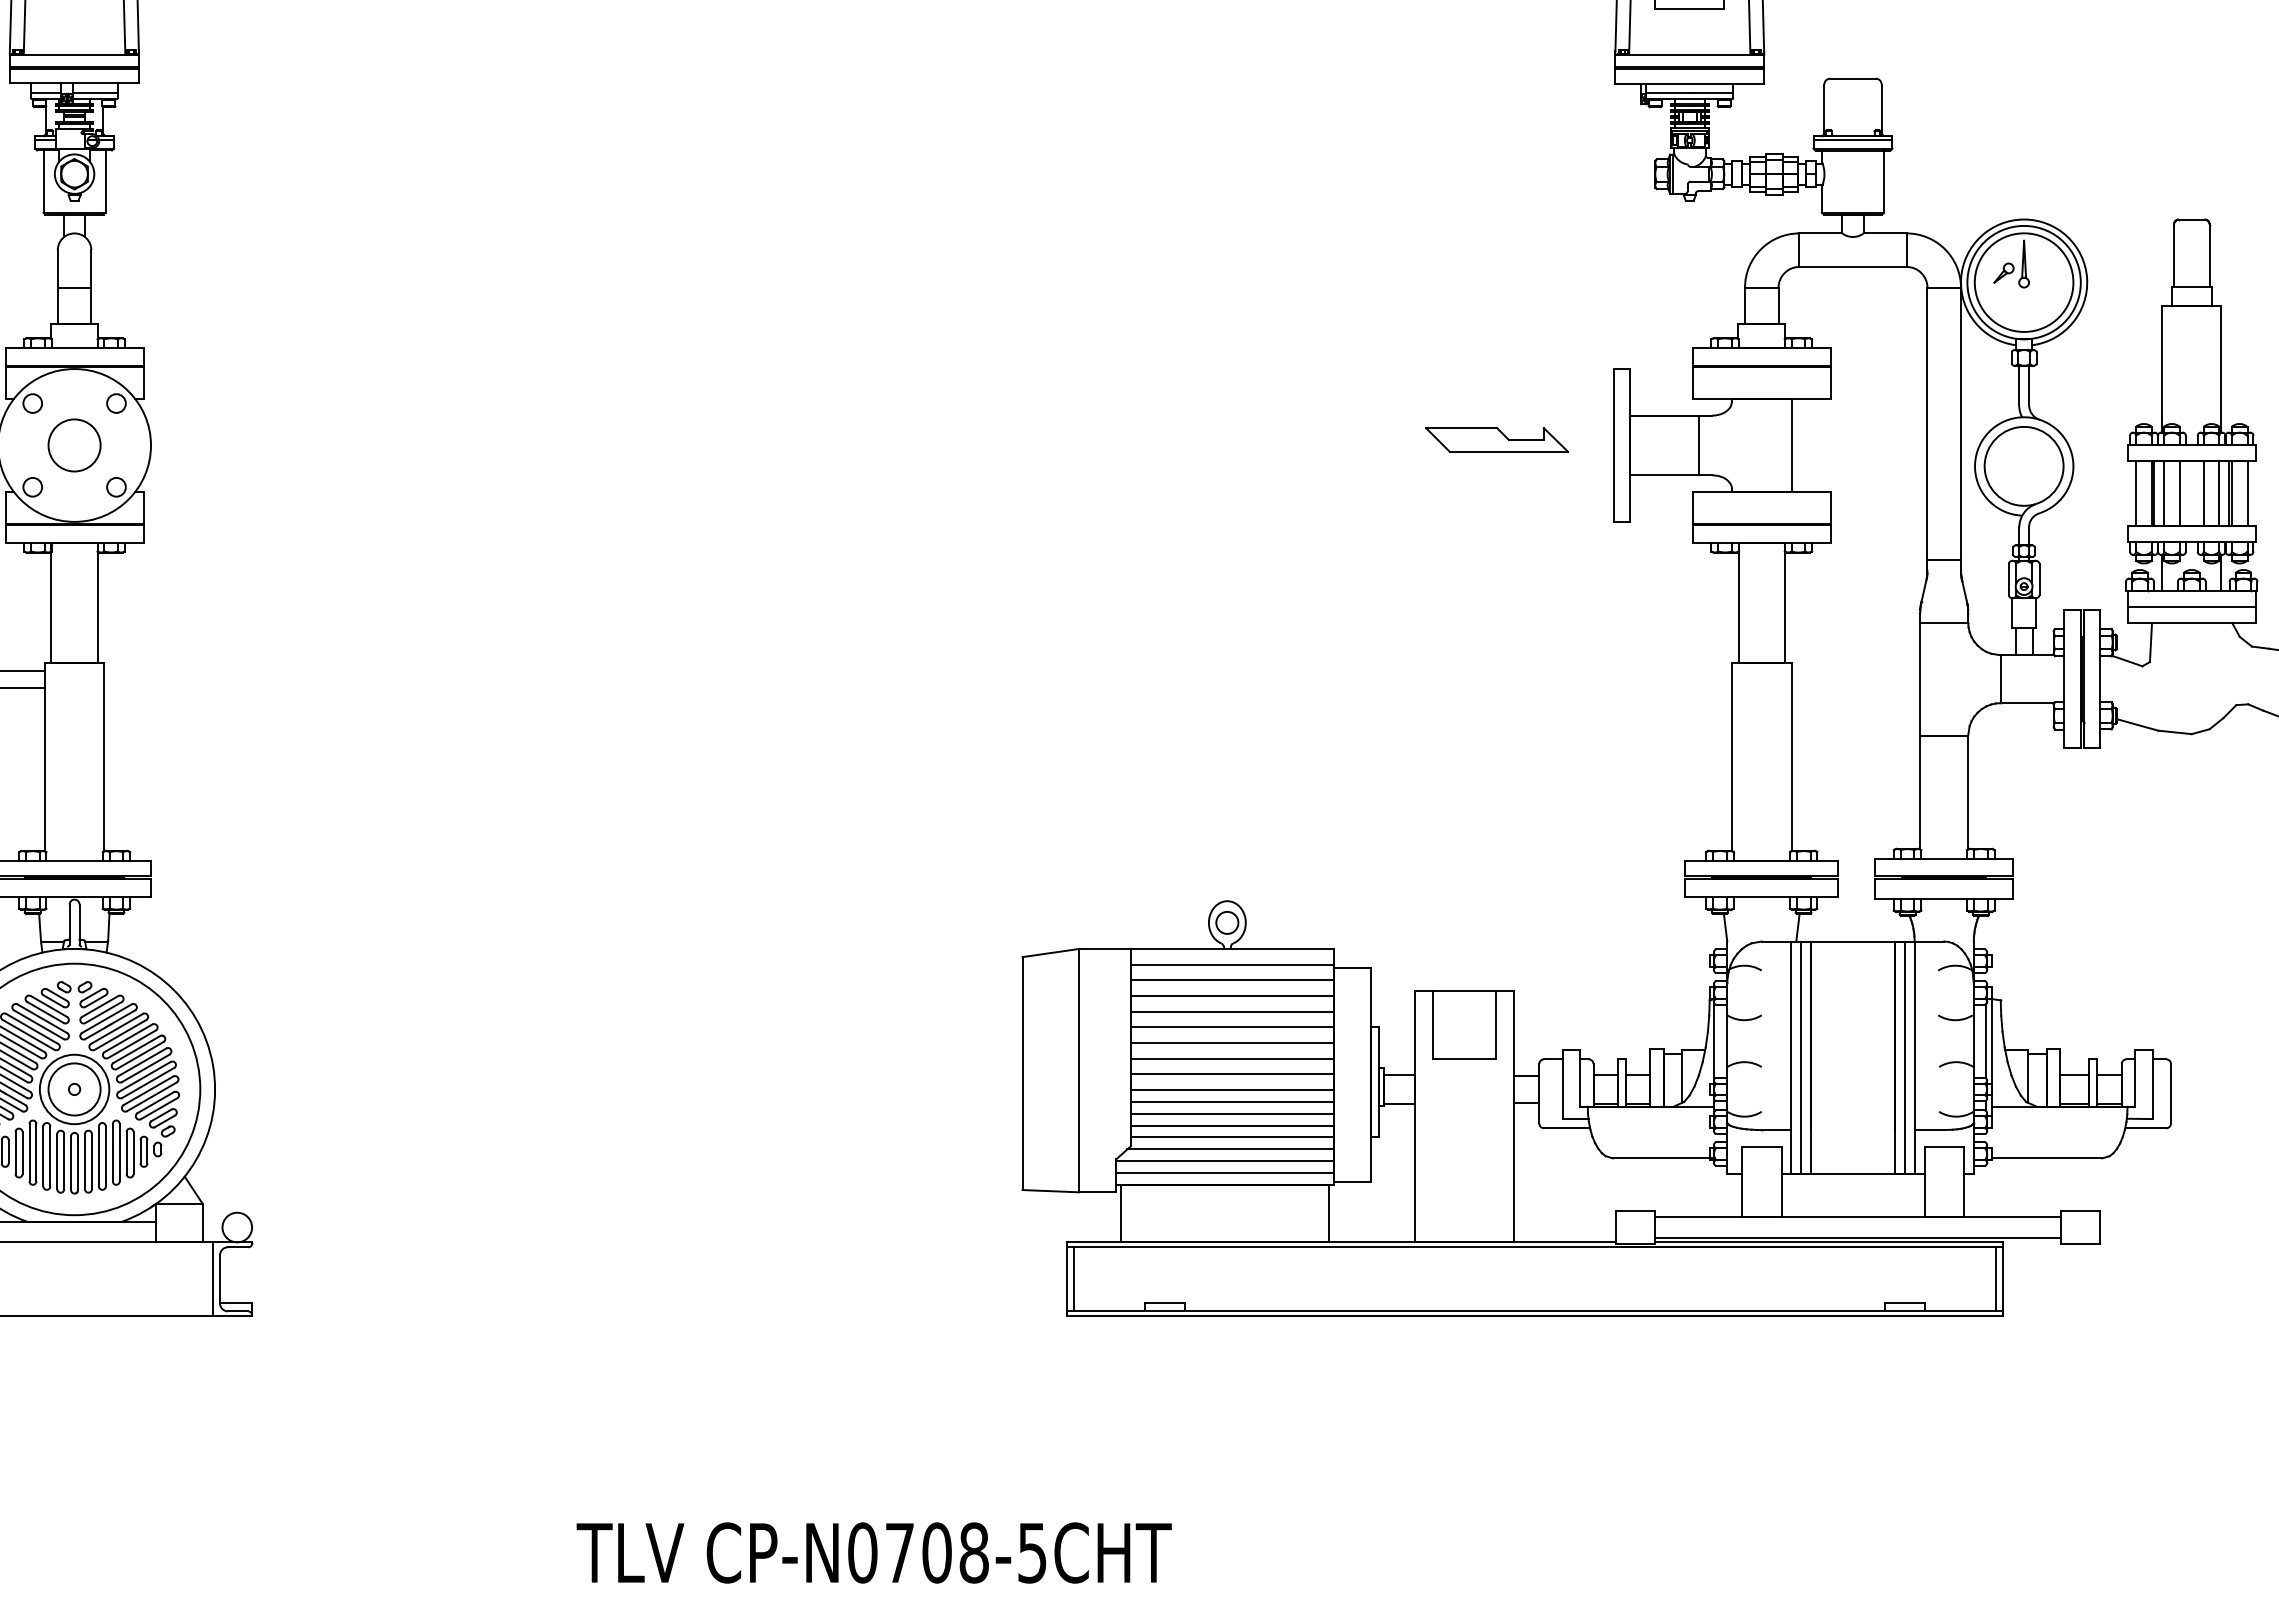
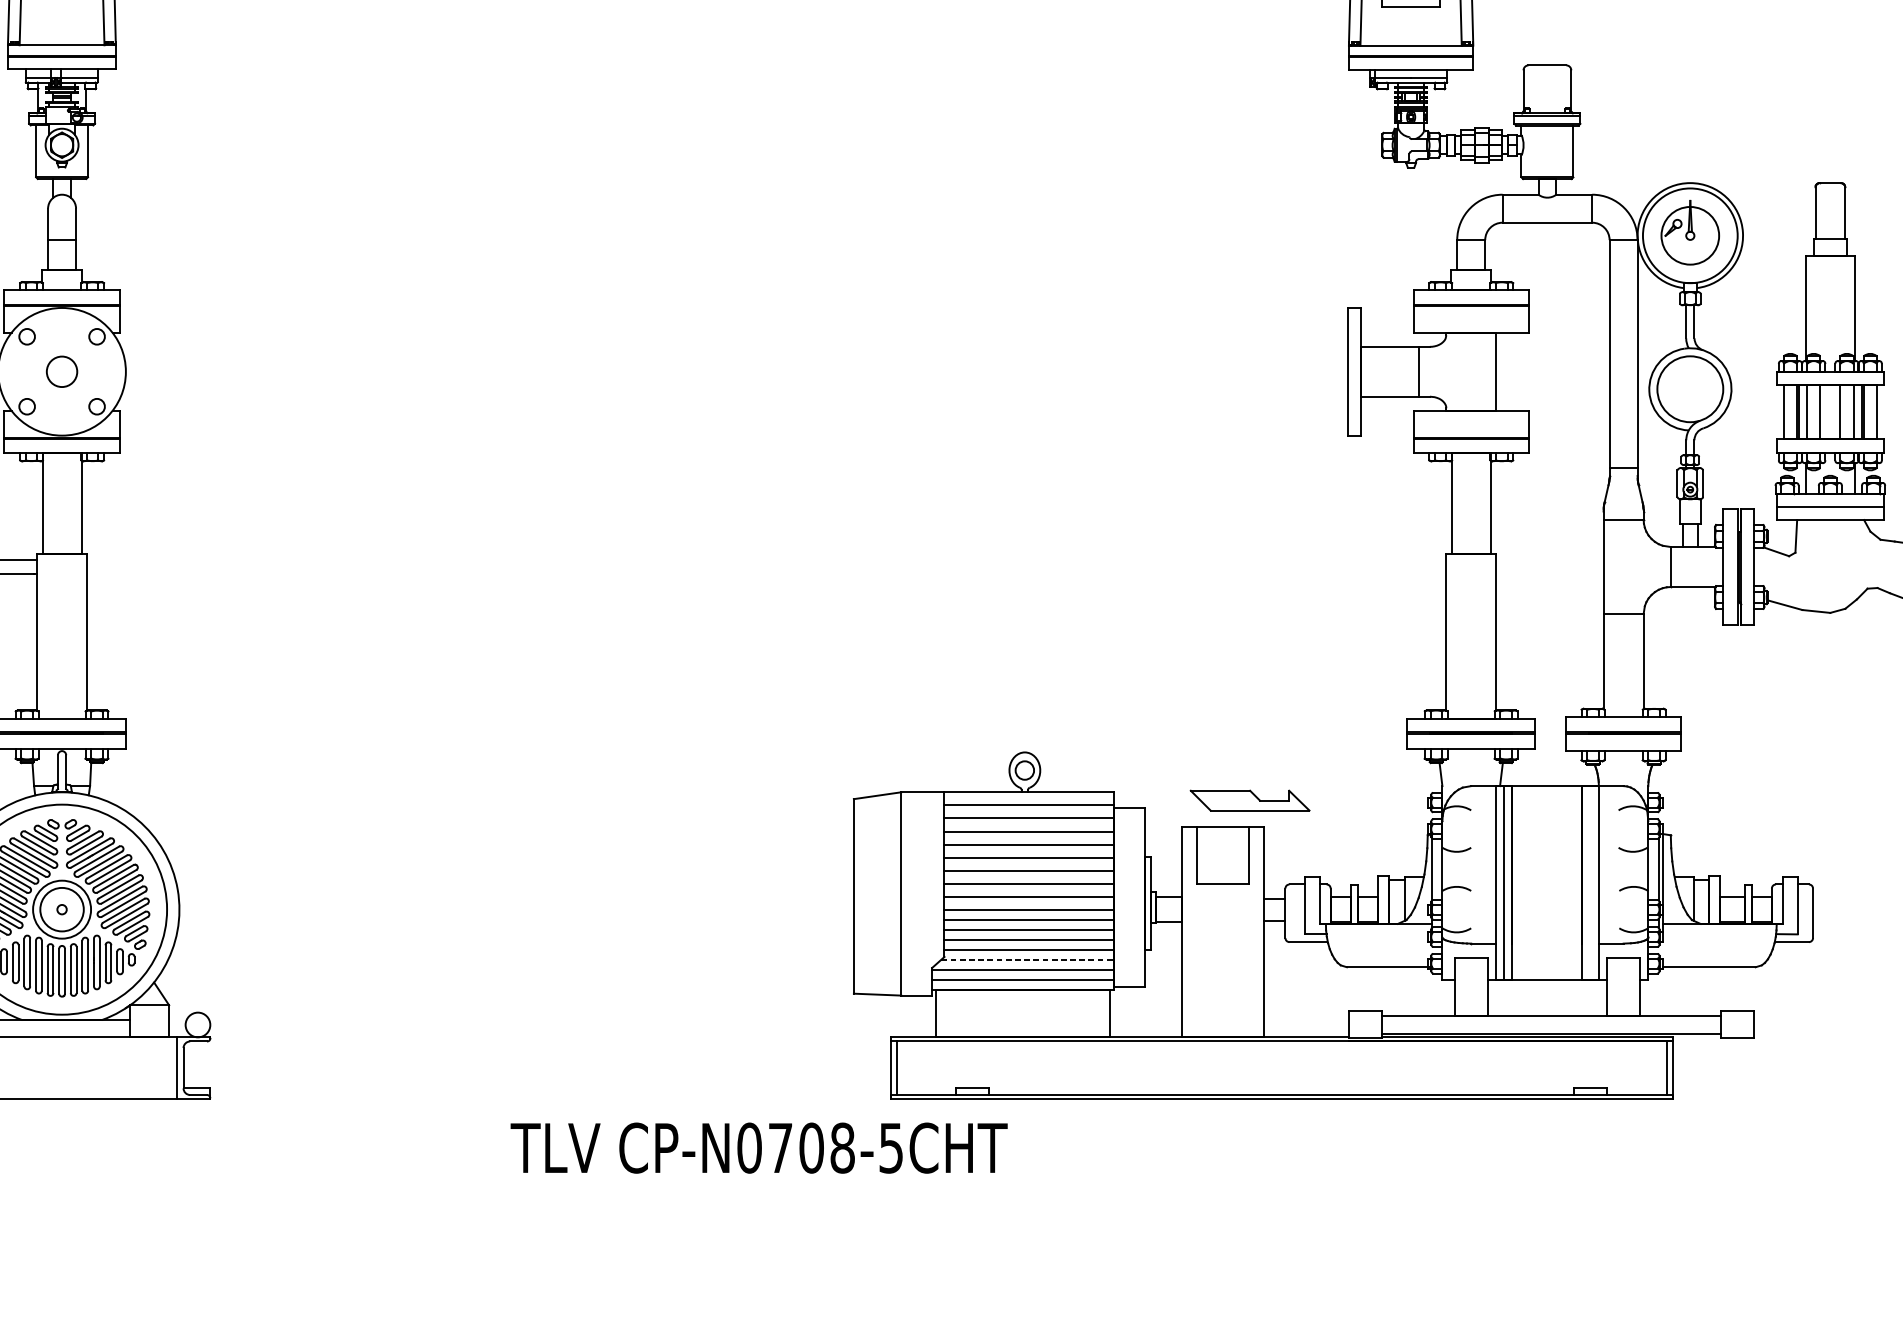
circle: (2023, 282) -> (1689, 235), size x0.7
part: (1497, 439) -> (1250, 800), moved
circle: (74, 445) -> (62, 371), size x0.7
line: (1904, 1057) -> (1590, 882), removed
line: (1231, 1149) -> (1028, 959), solid -> dashed
text: (873, 1552) -> (758, 1147), moved

